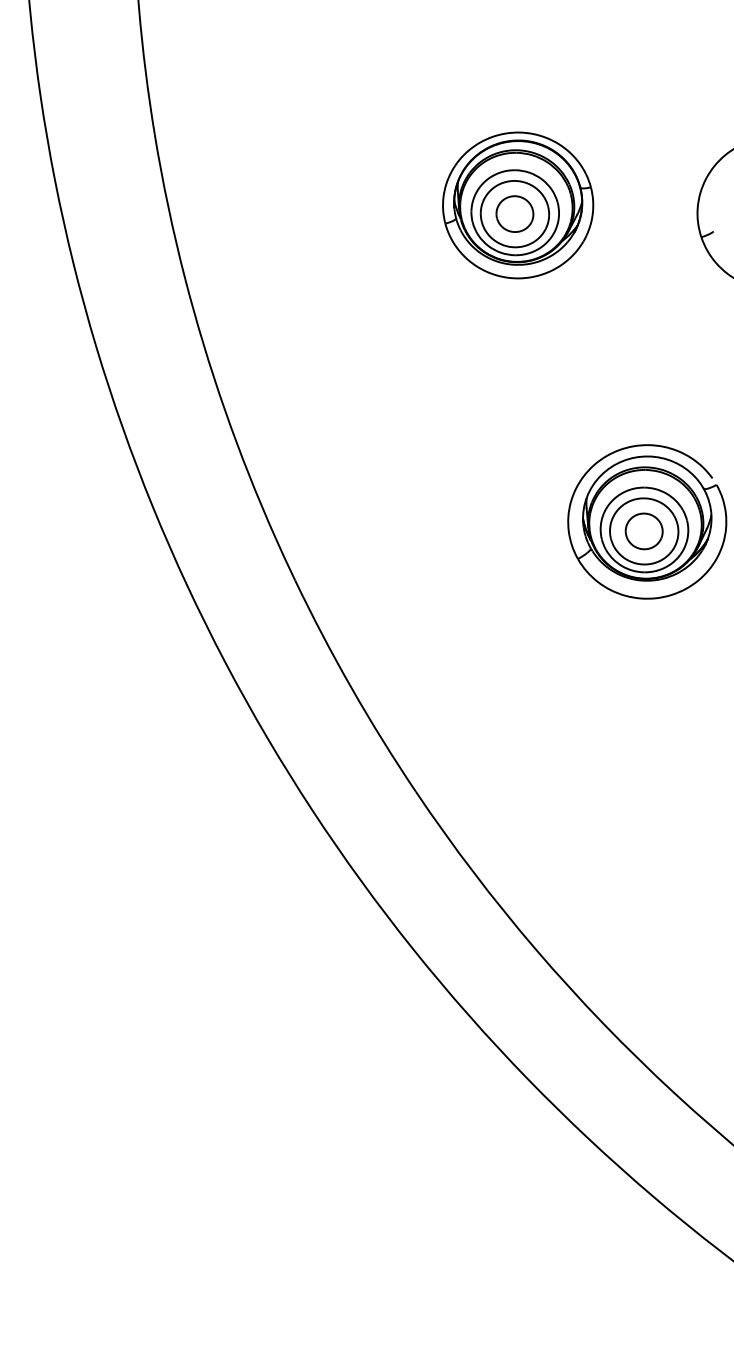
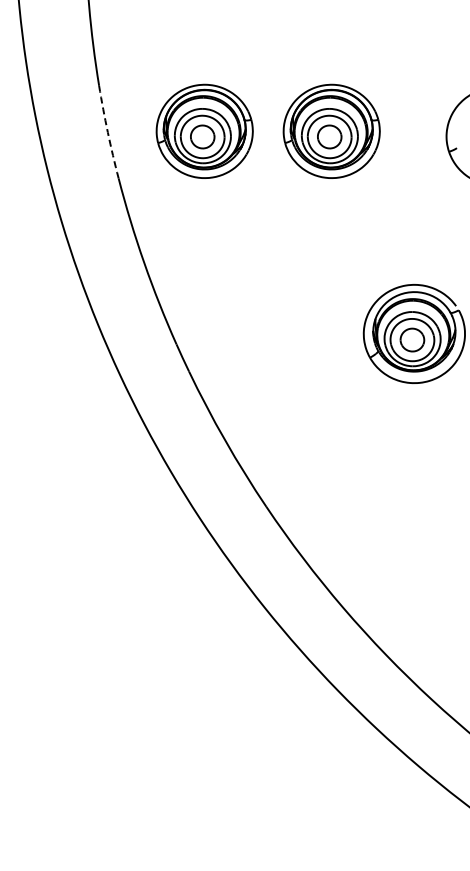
part: (319, 203) -> (204, 130), added
arc: (167, 207) -> (107, 132), solid -> dashed

